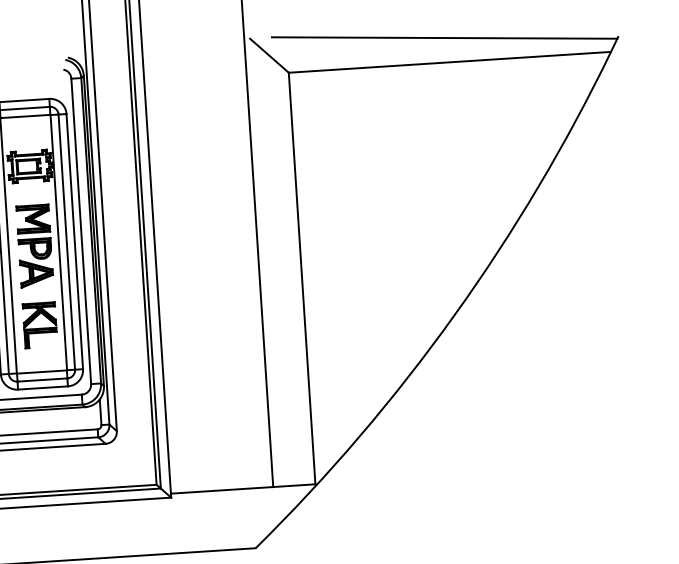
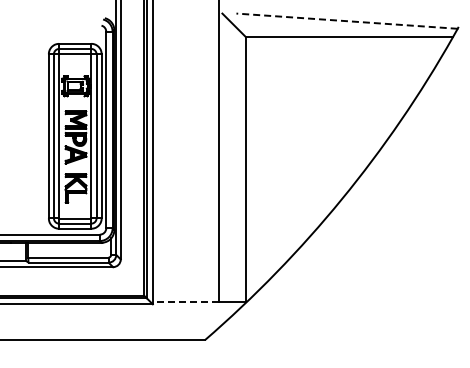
line: (445, 38) -> (347, 21), solid -> dashed
line: (221, 489) -> (185, 301), solid -> dashed

